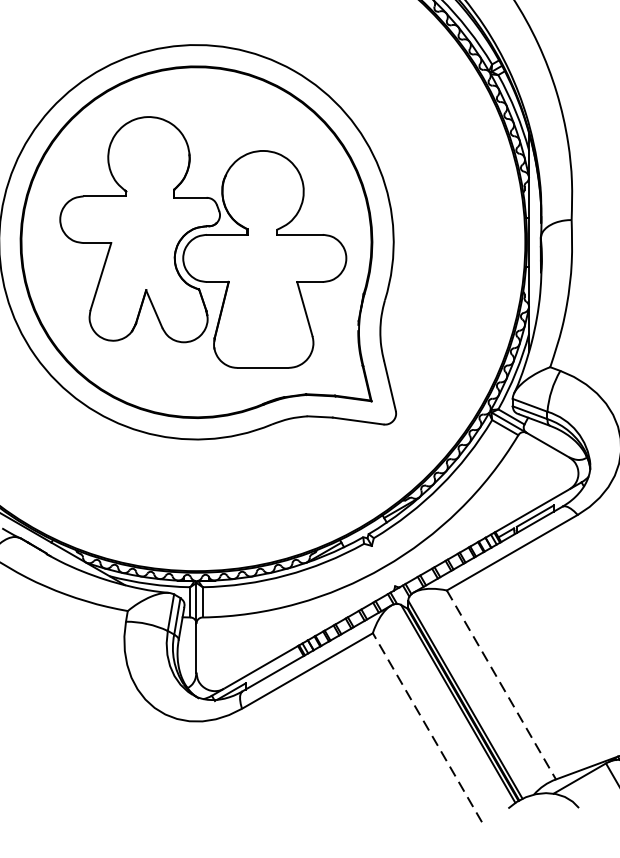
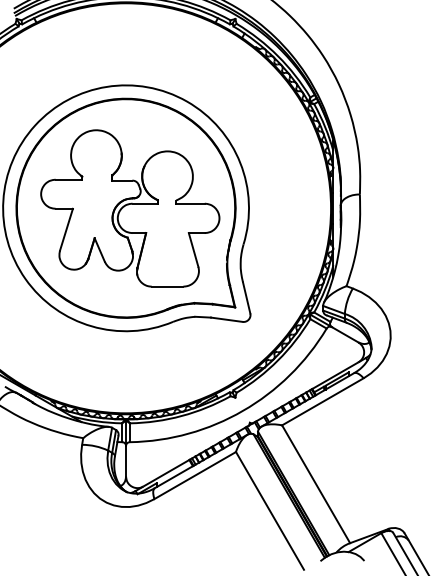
line: (502, 685) -> (316, 484), dashed -> solid
line: (426, 727) -> (269, 510), dashed -> solid

